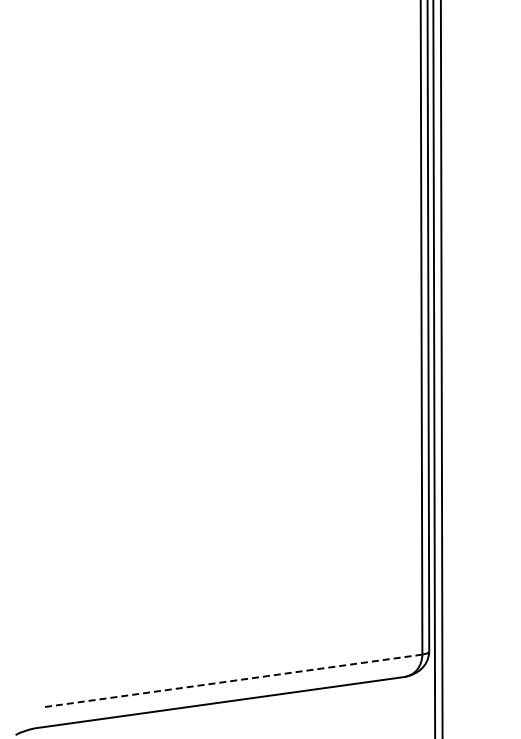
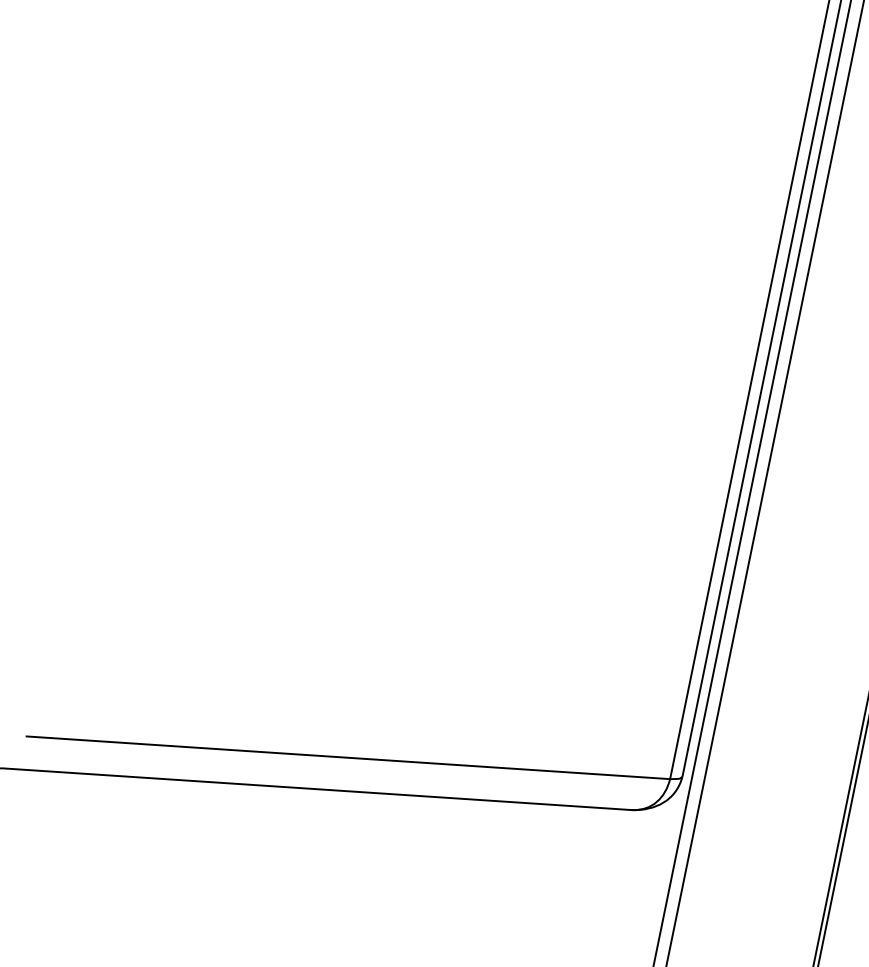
line: (233, 680) -> (348, 757), dashed -> solid

